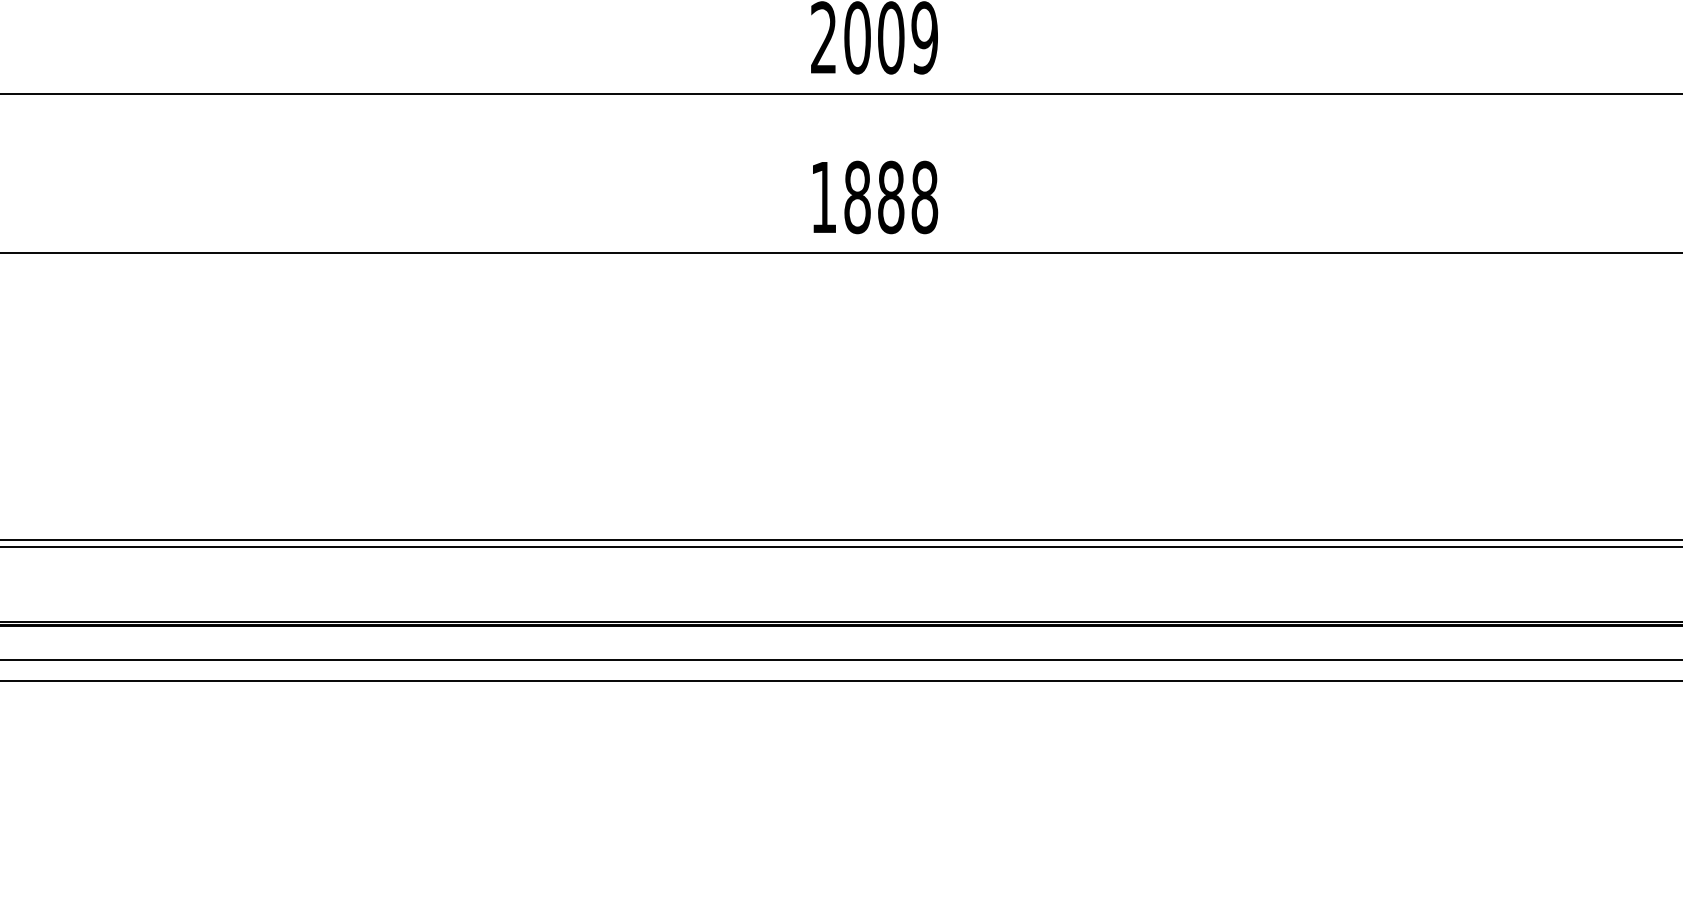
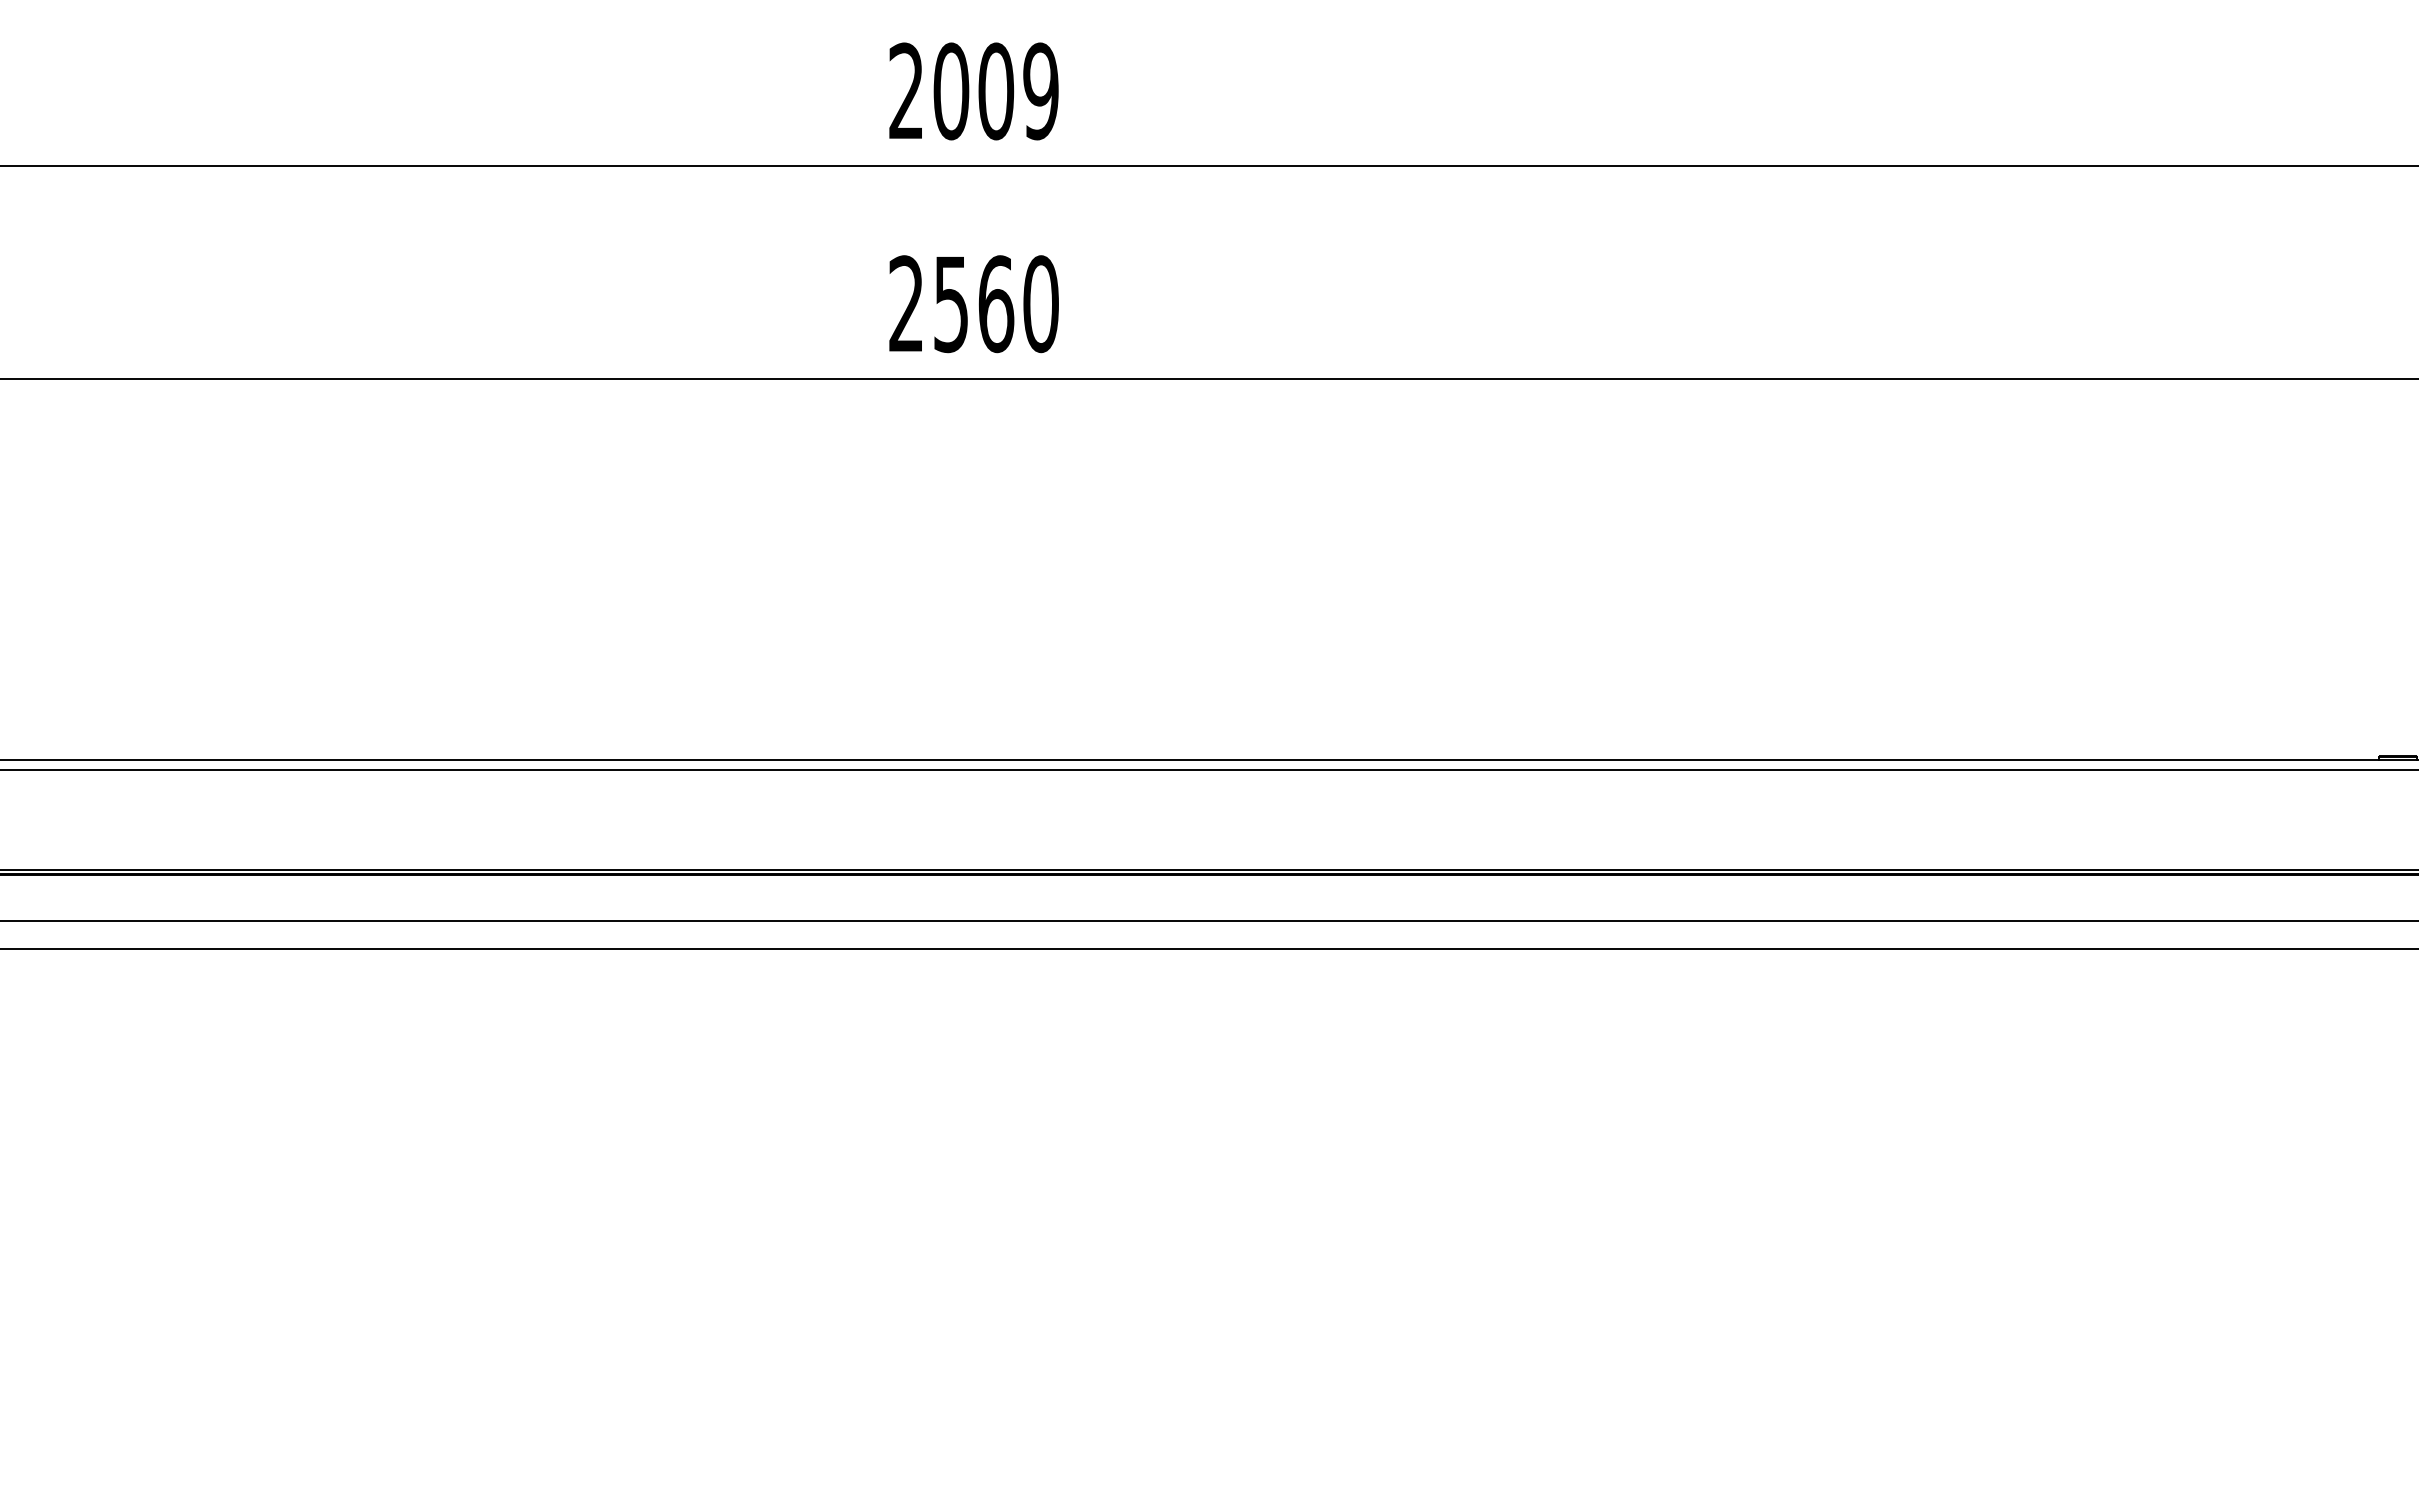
text: (874, 197) -> (973, 304), 1888 -> 2560

